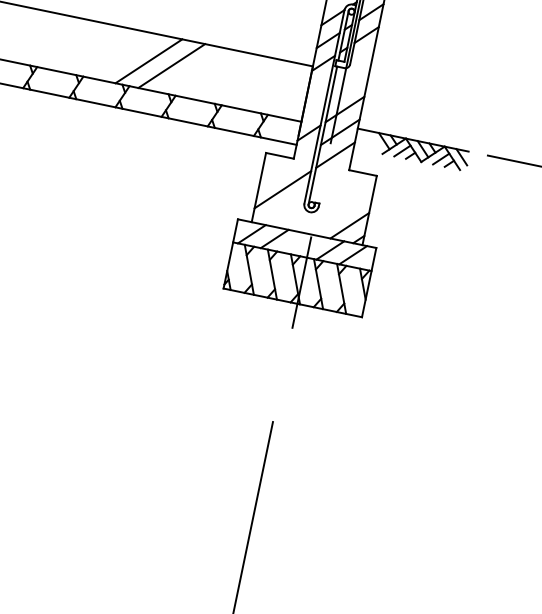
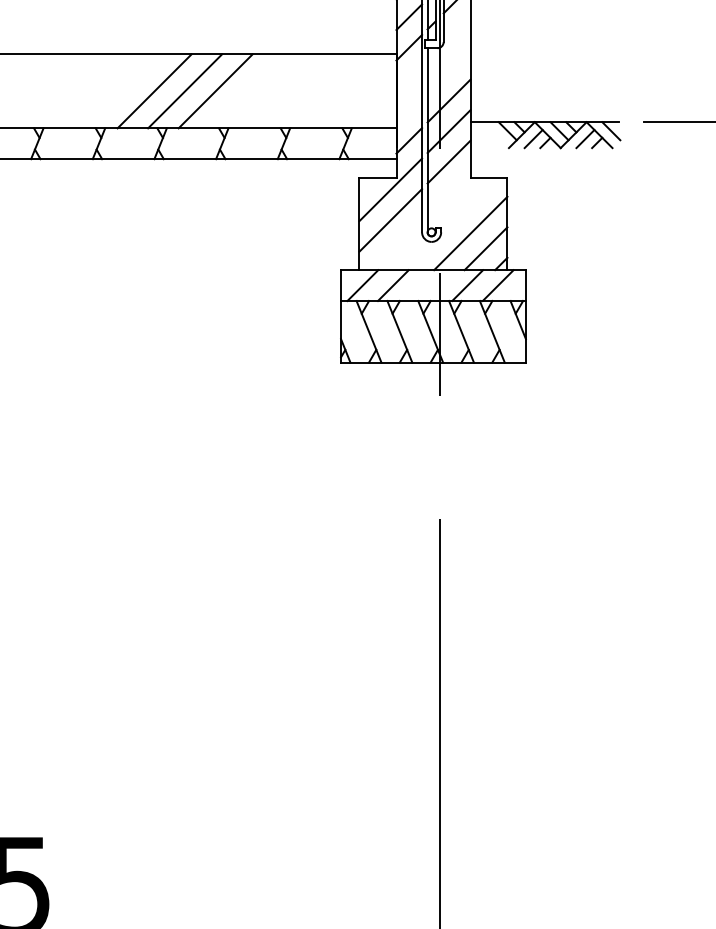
line: (126, 56) -> (154, 91), added
line: (287, 166) -> (390, 189), added
line: (340, 211) -> (470, 233), added

